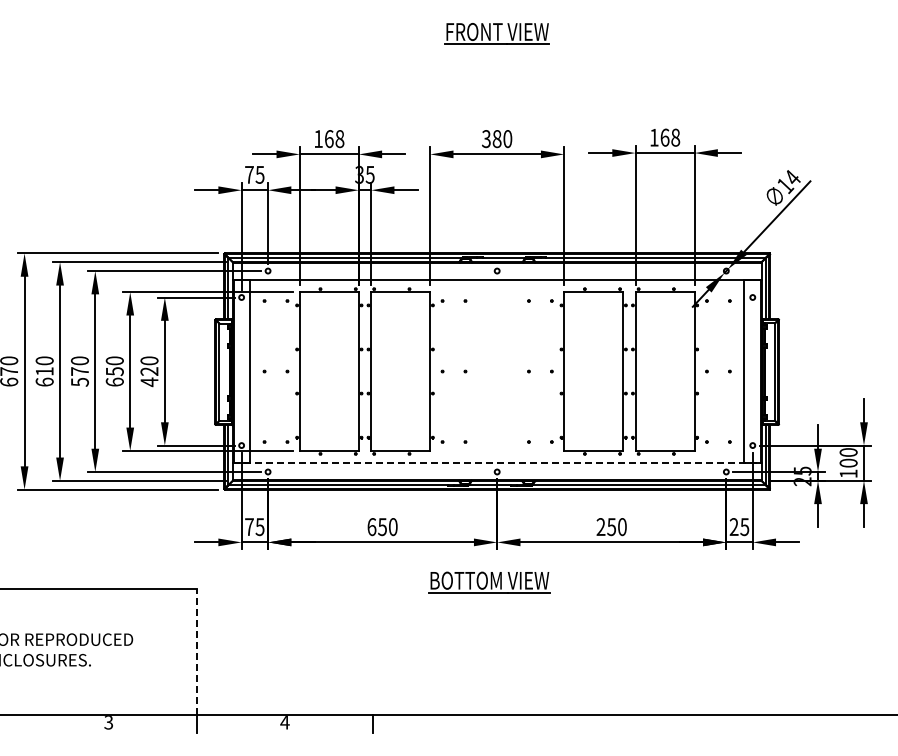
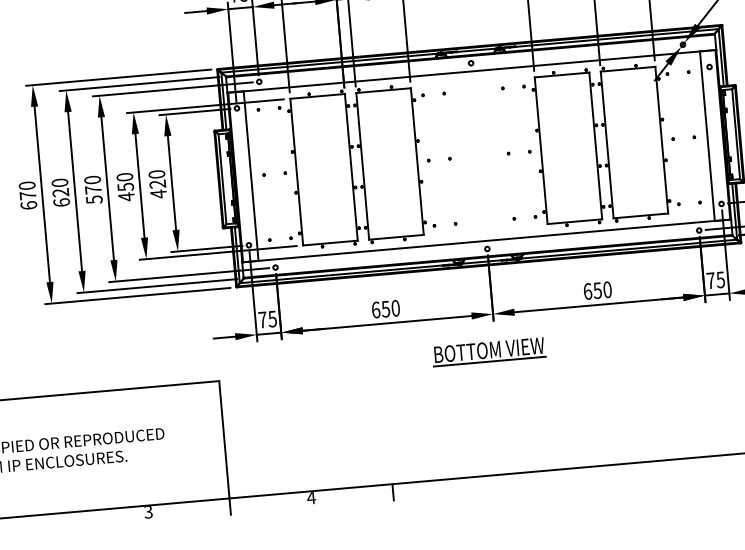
text: (44, 371) -> (60, 192), 610 -> 620
text: (114, 382) -> (126, 197), 650 -> 450
line: (497, 463) -> (486, 241), dashed -> solid
text: (733, 526) -> (710, 280), 25 -> 75
text: (600, 527) -> (587, 292), 250 -> 650
line: (196, 651) -> (223, 439), dashed -> solid

